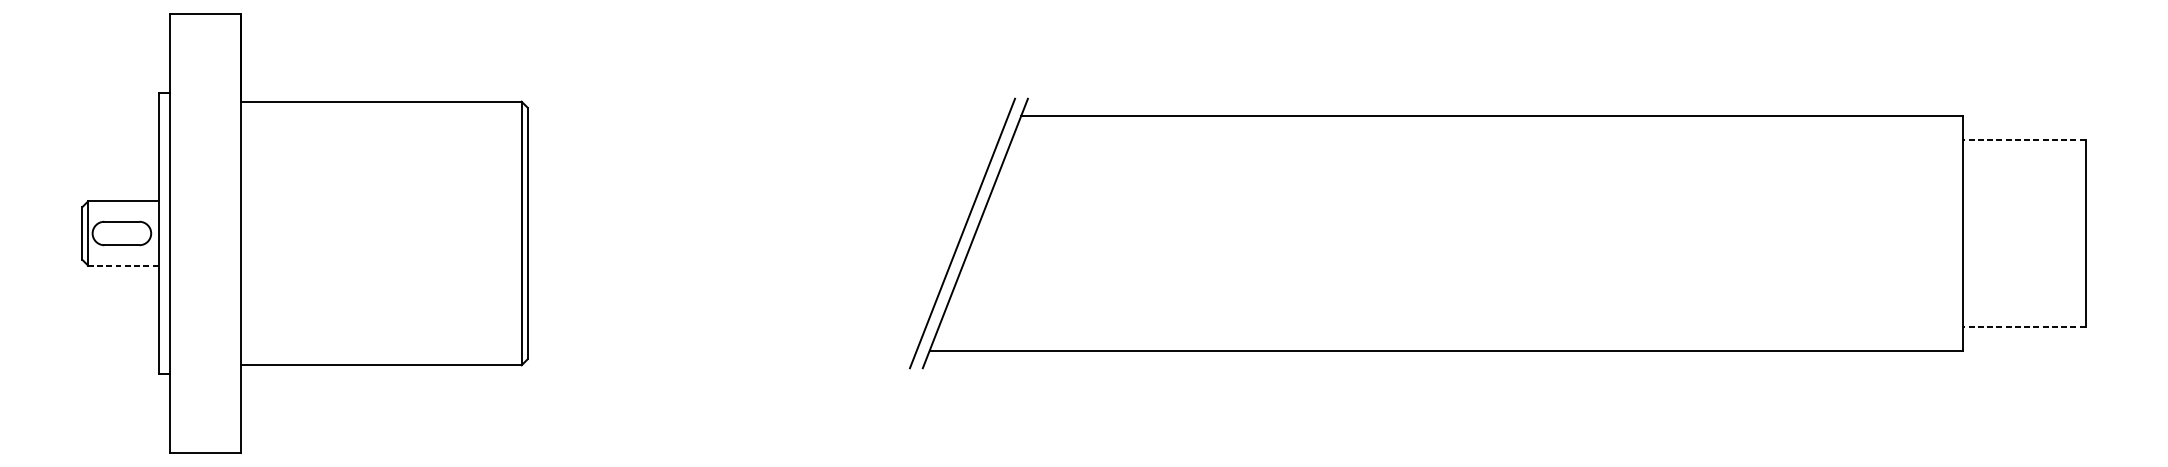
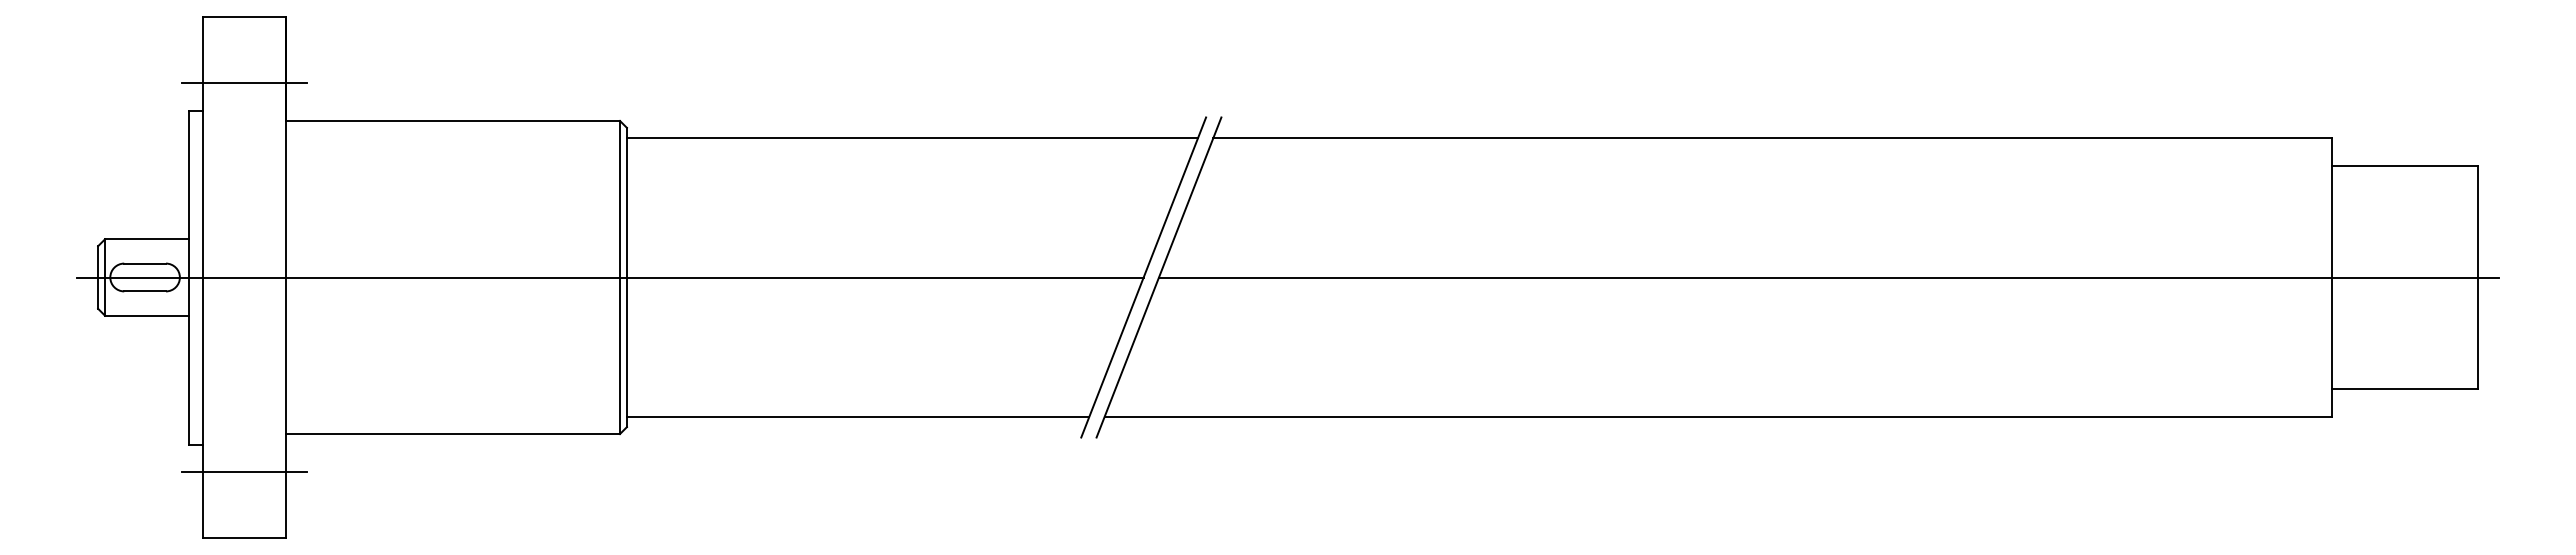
line: (204, 69) -> (243, 82), added
line: (767, 116) -> (911, 138), added
line: (2023, 140) -> (2404, 166), dashed -> solid
line: (513, 233) -> (610, 277), added
line: (1538, 233) -> (1828, 277), added
line: (123, 265) -> (146, 315), dashed -> solid
line: (2023, 326) -> (2404, 388), dashed -> solid
line: (721, 350) -> (857, 416), added
line: (204, 397) -> (243, 472), added

